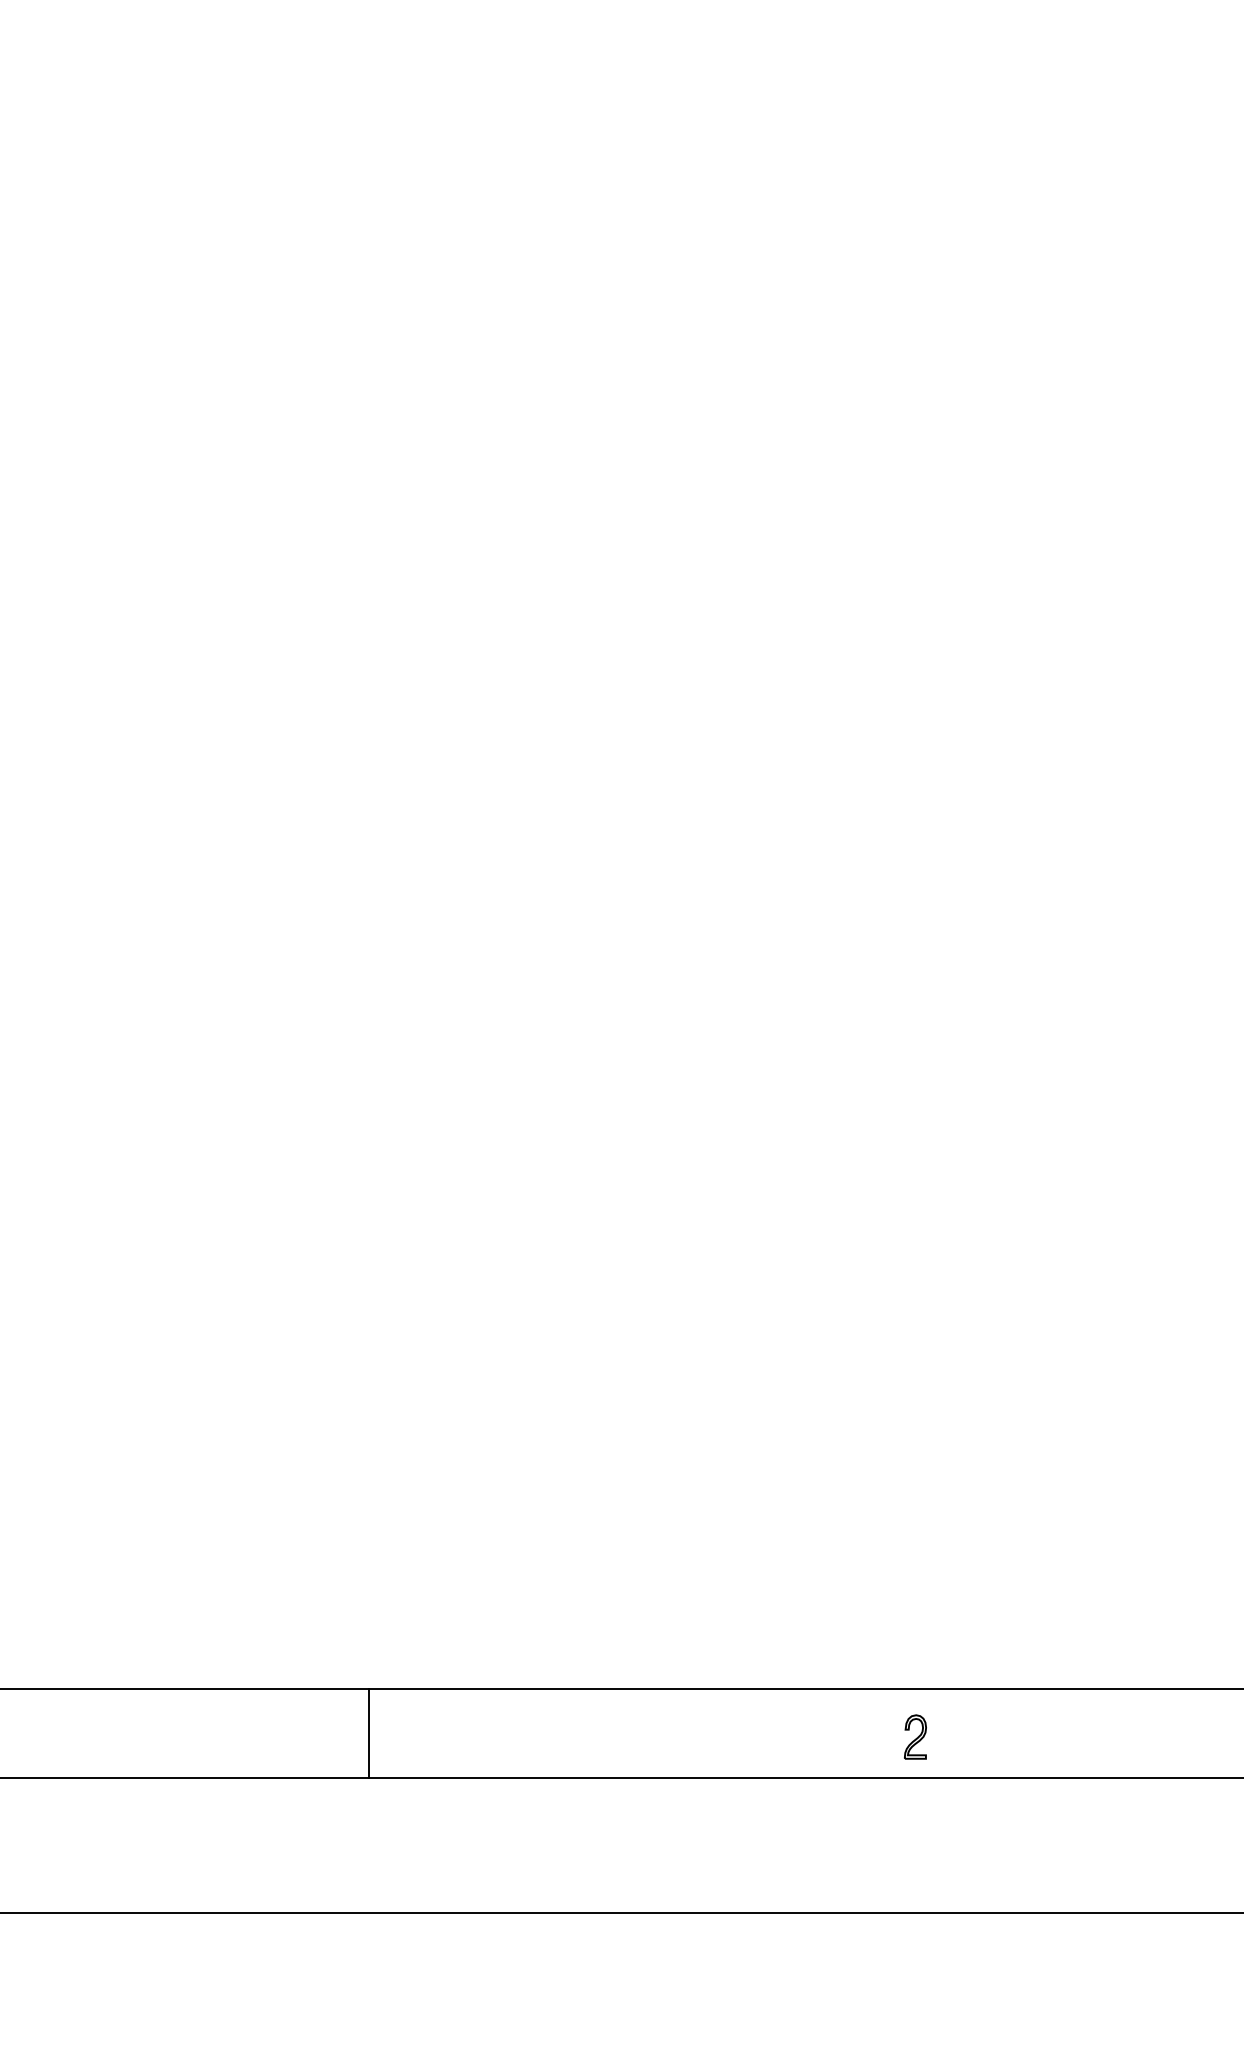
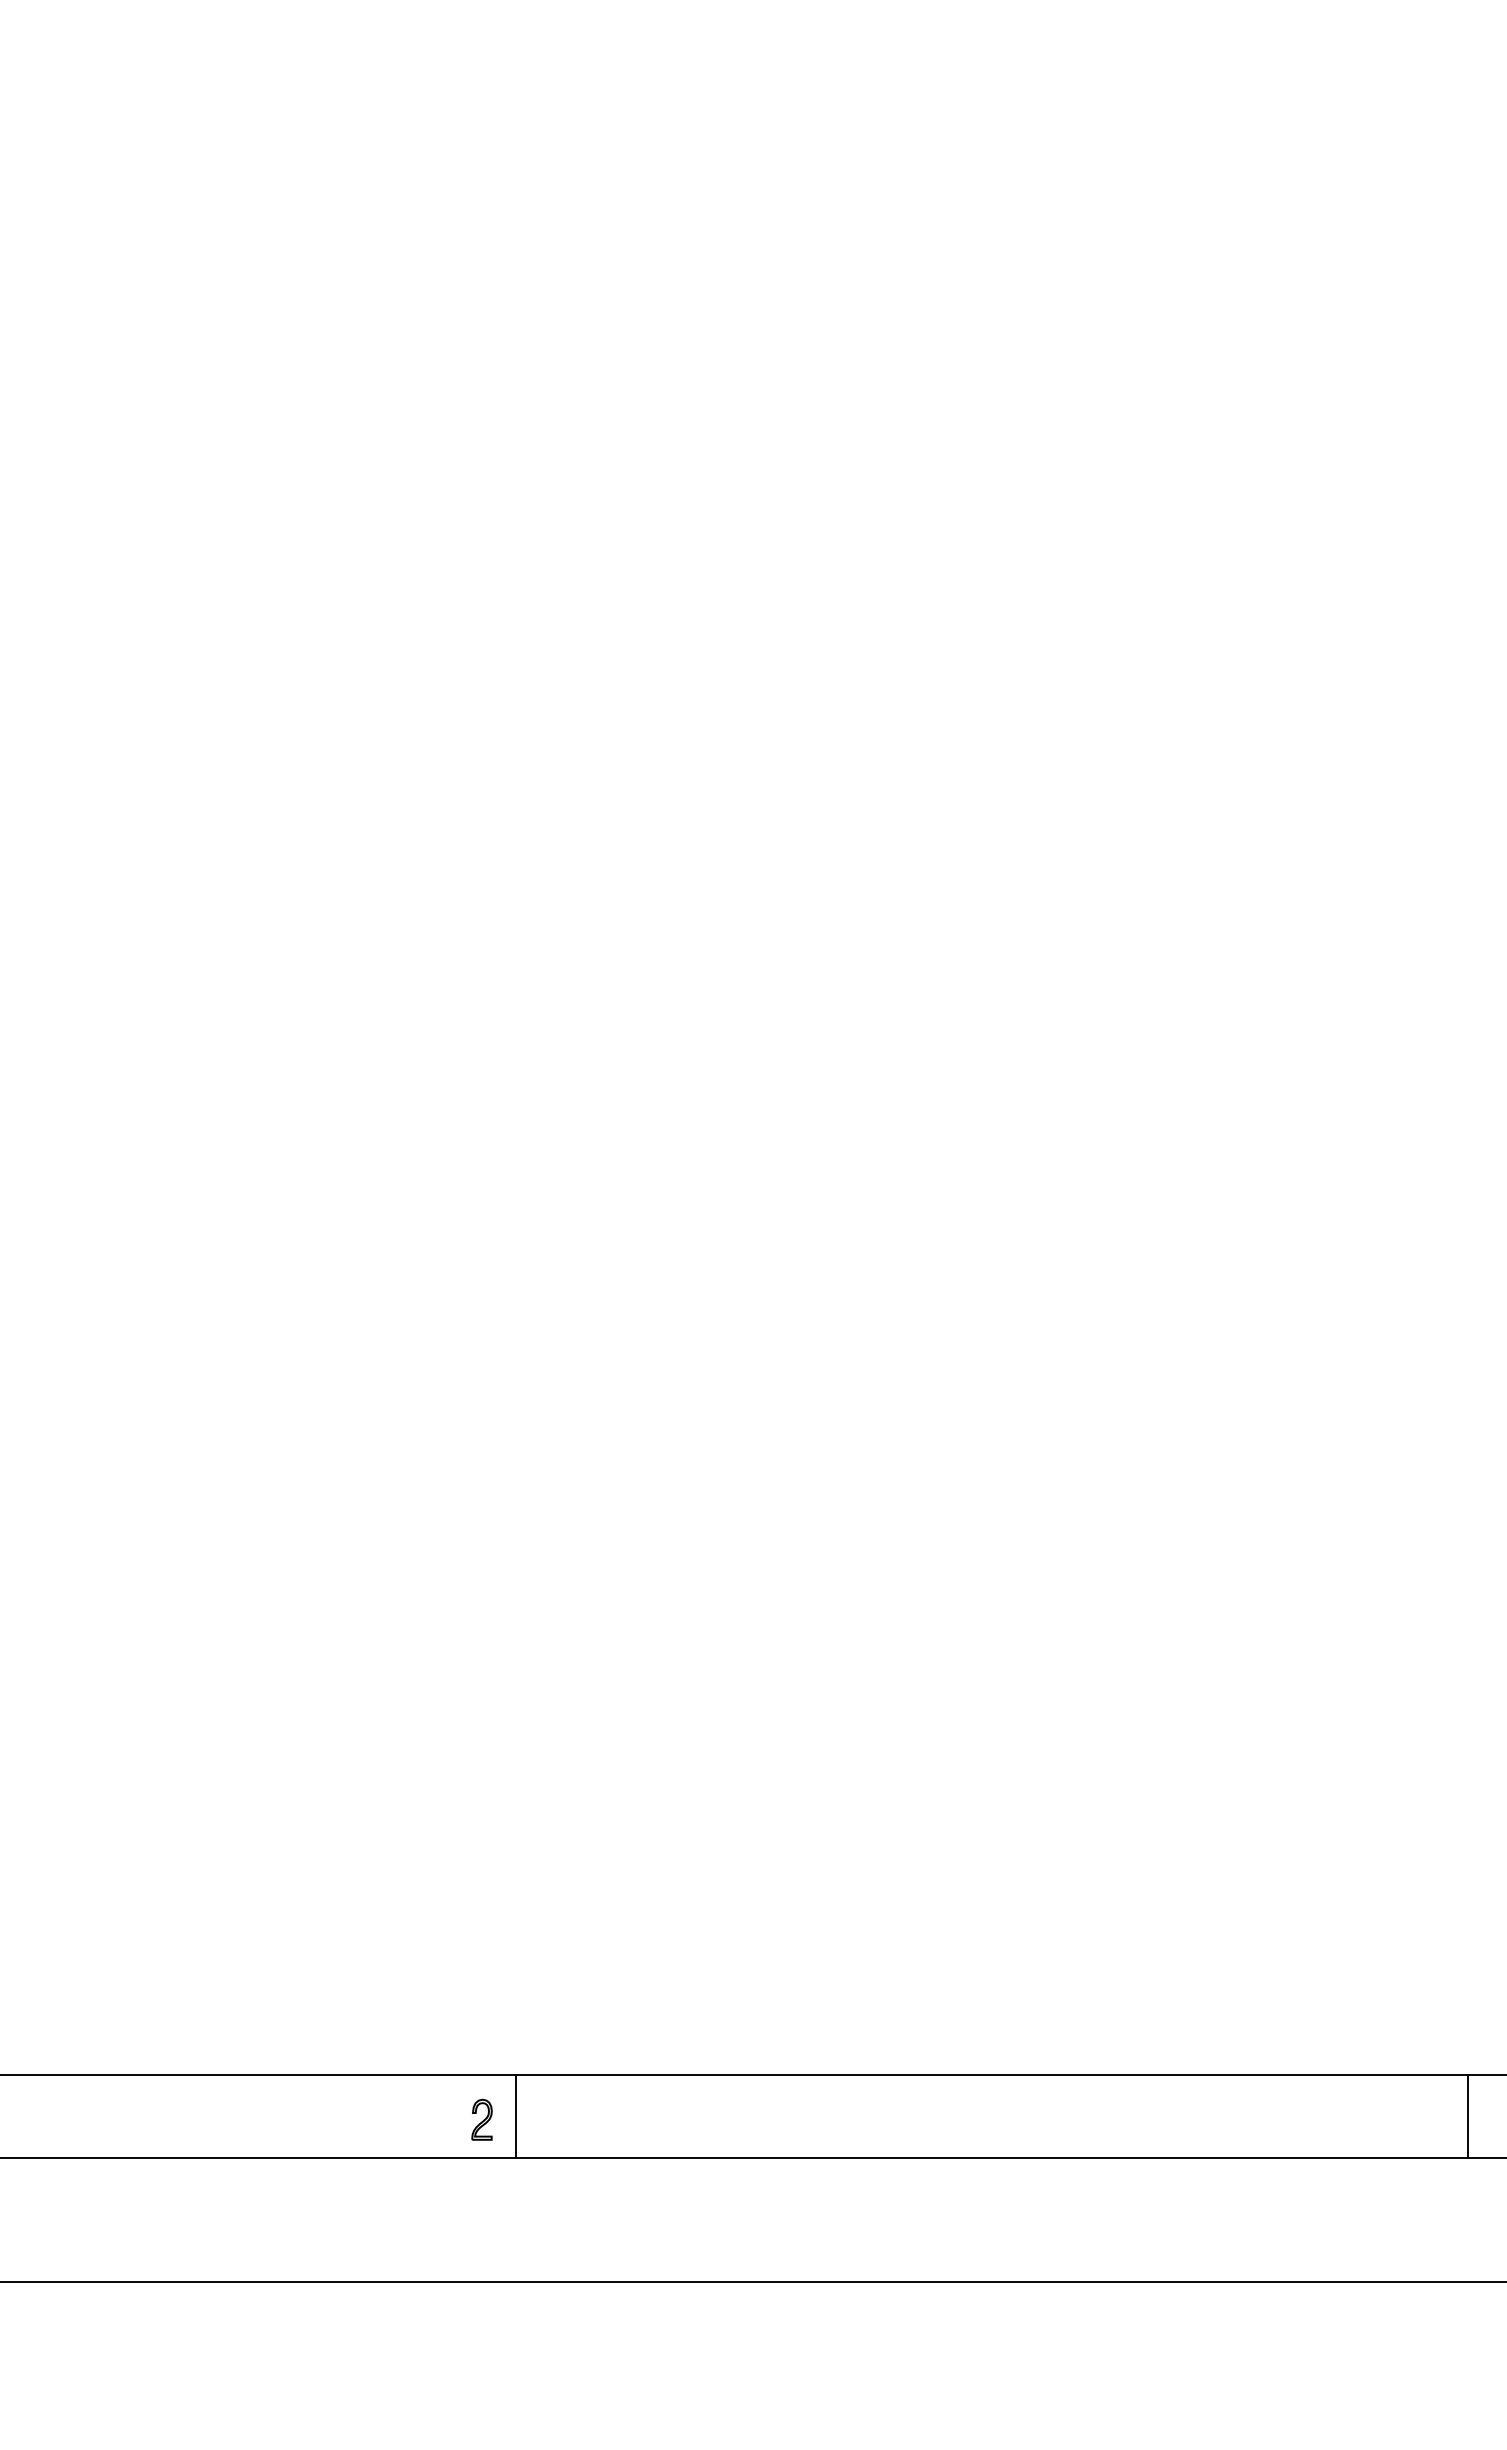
line: (368, 1733) -> (515, 2116), moved
part: (914, 1736) -> (481, 2119), moved

